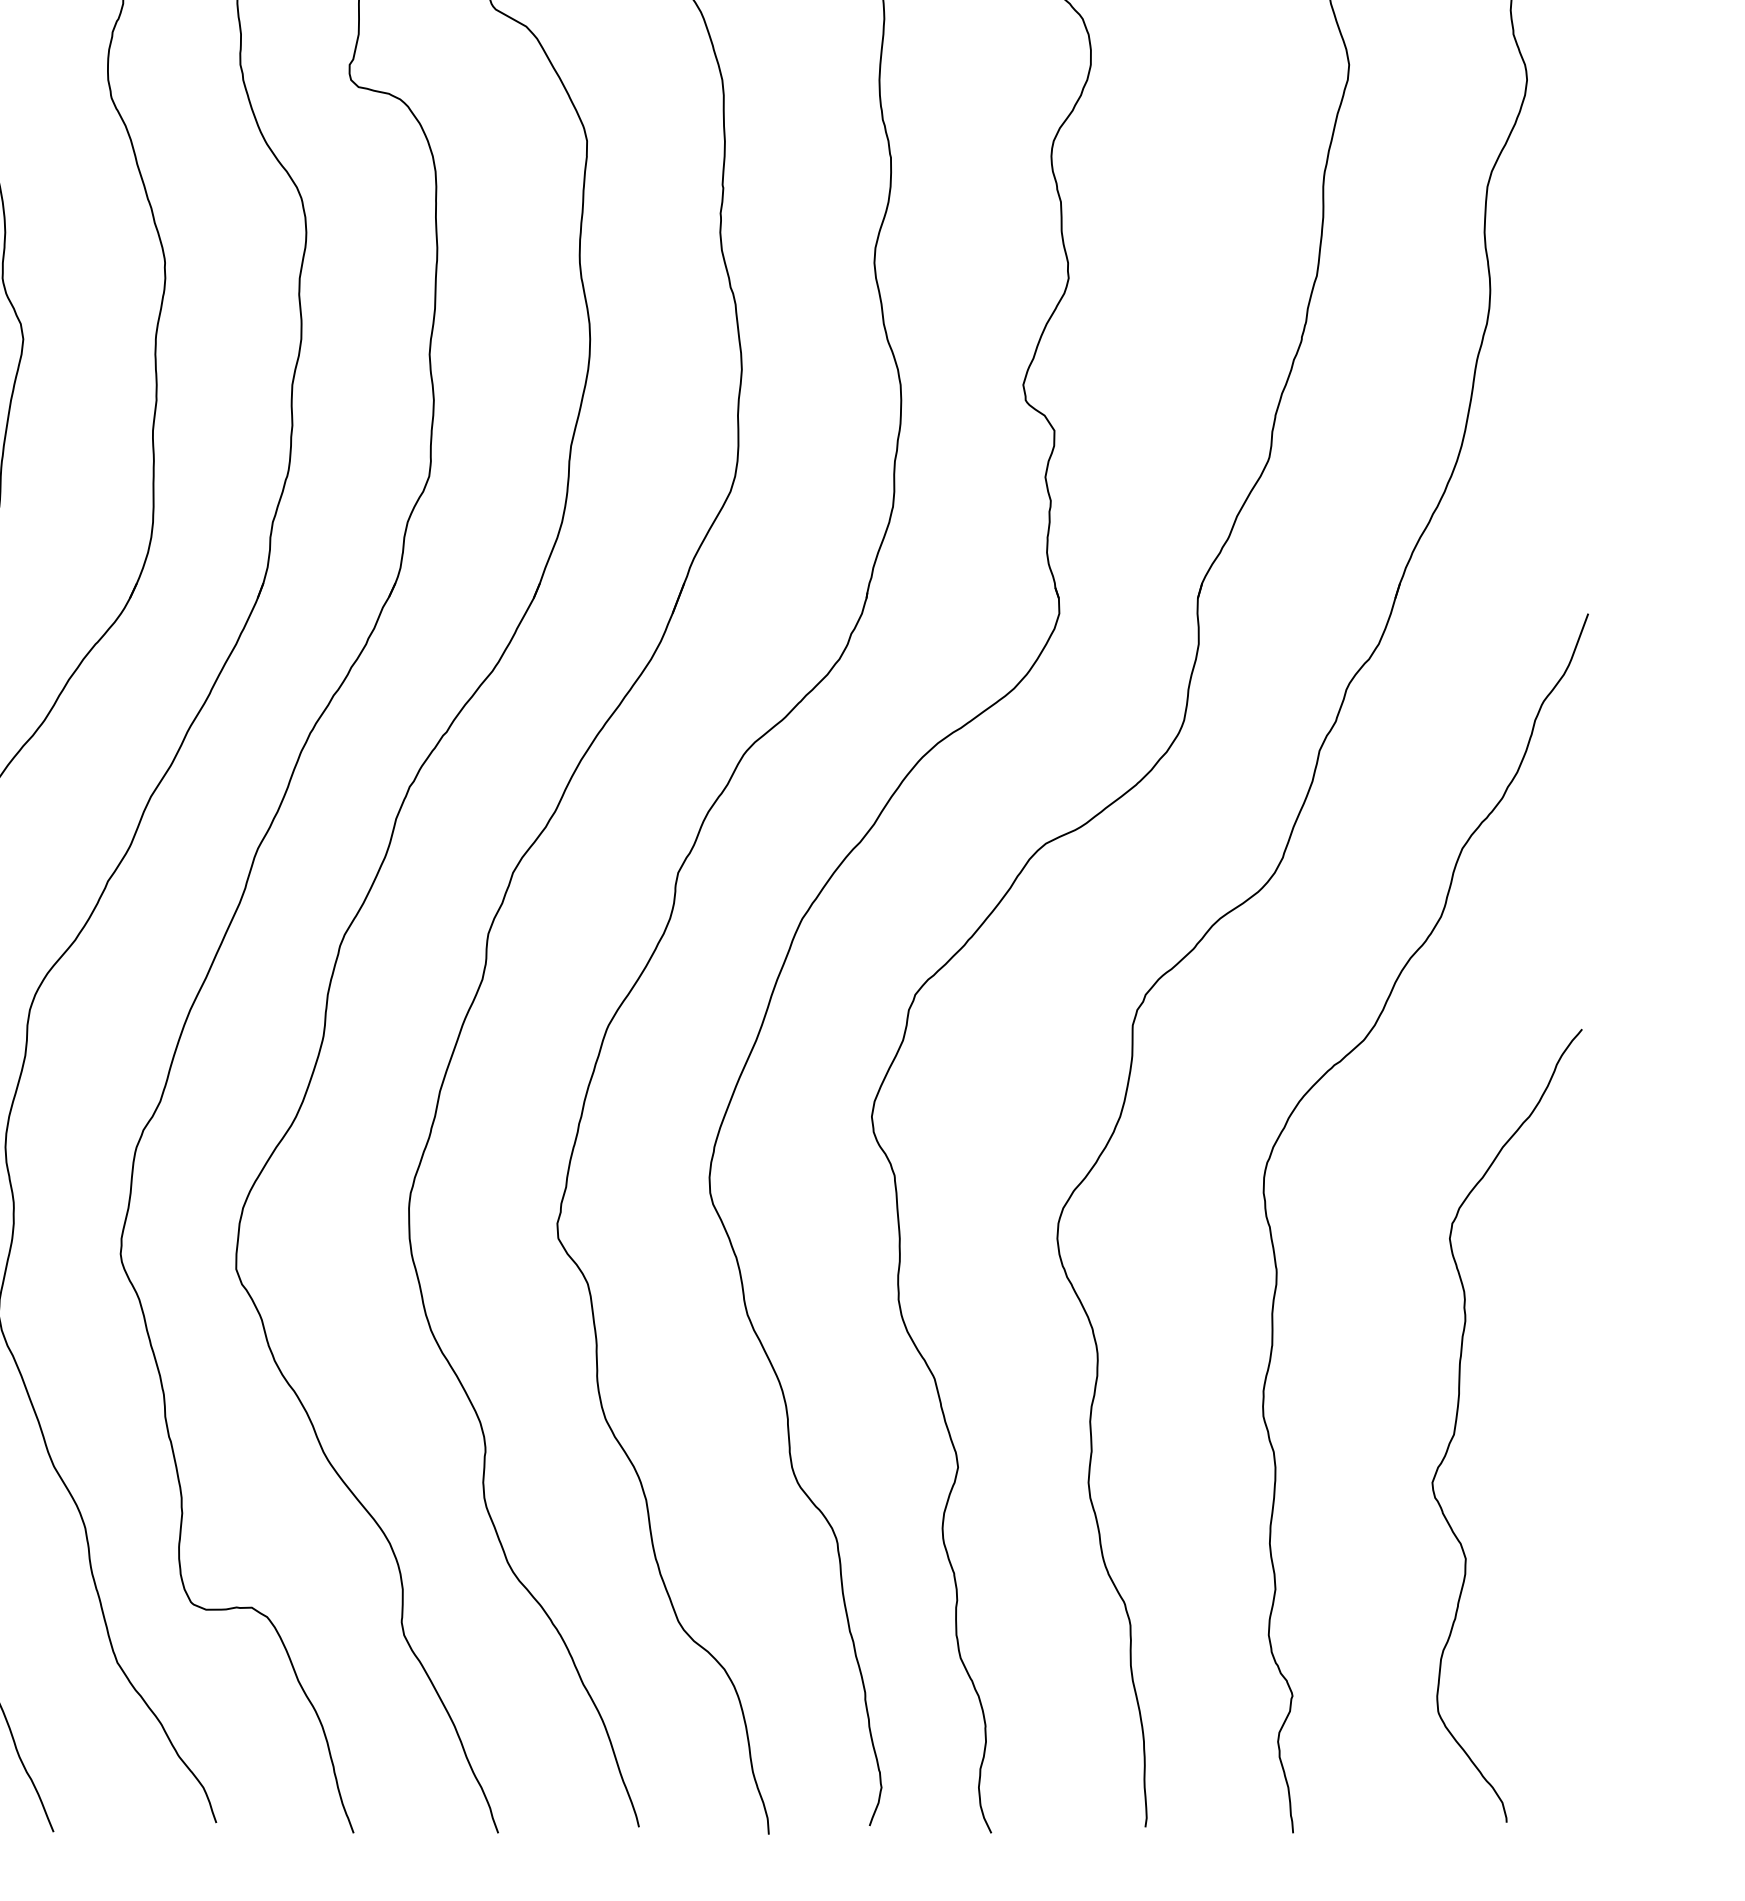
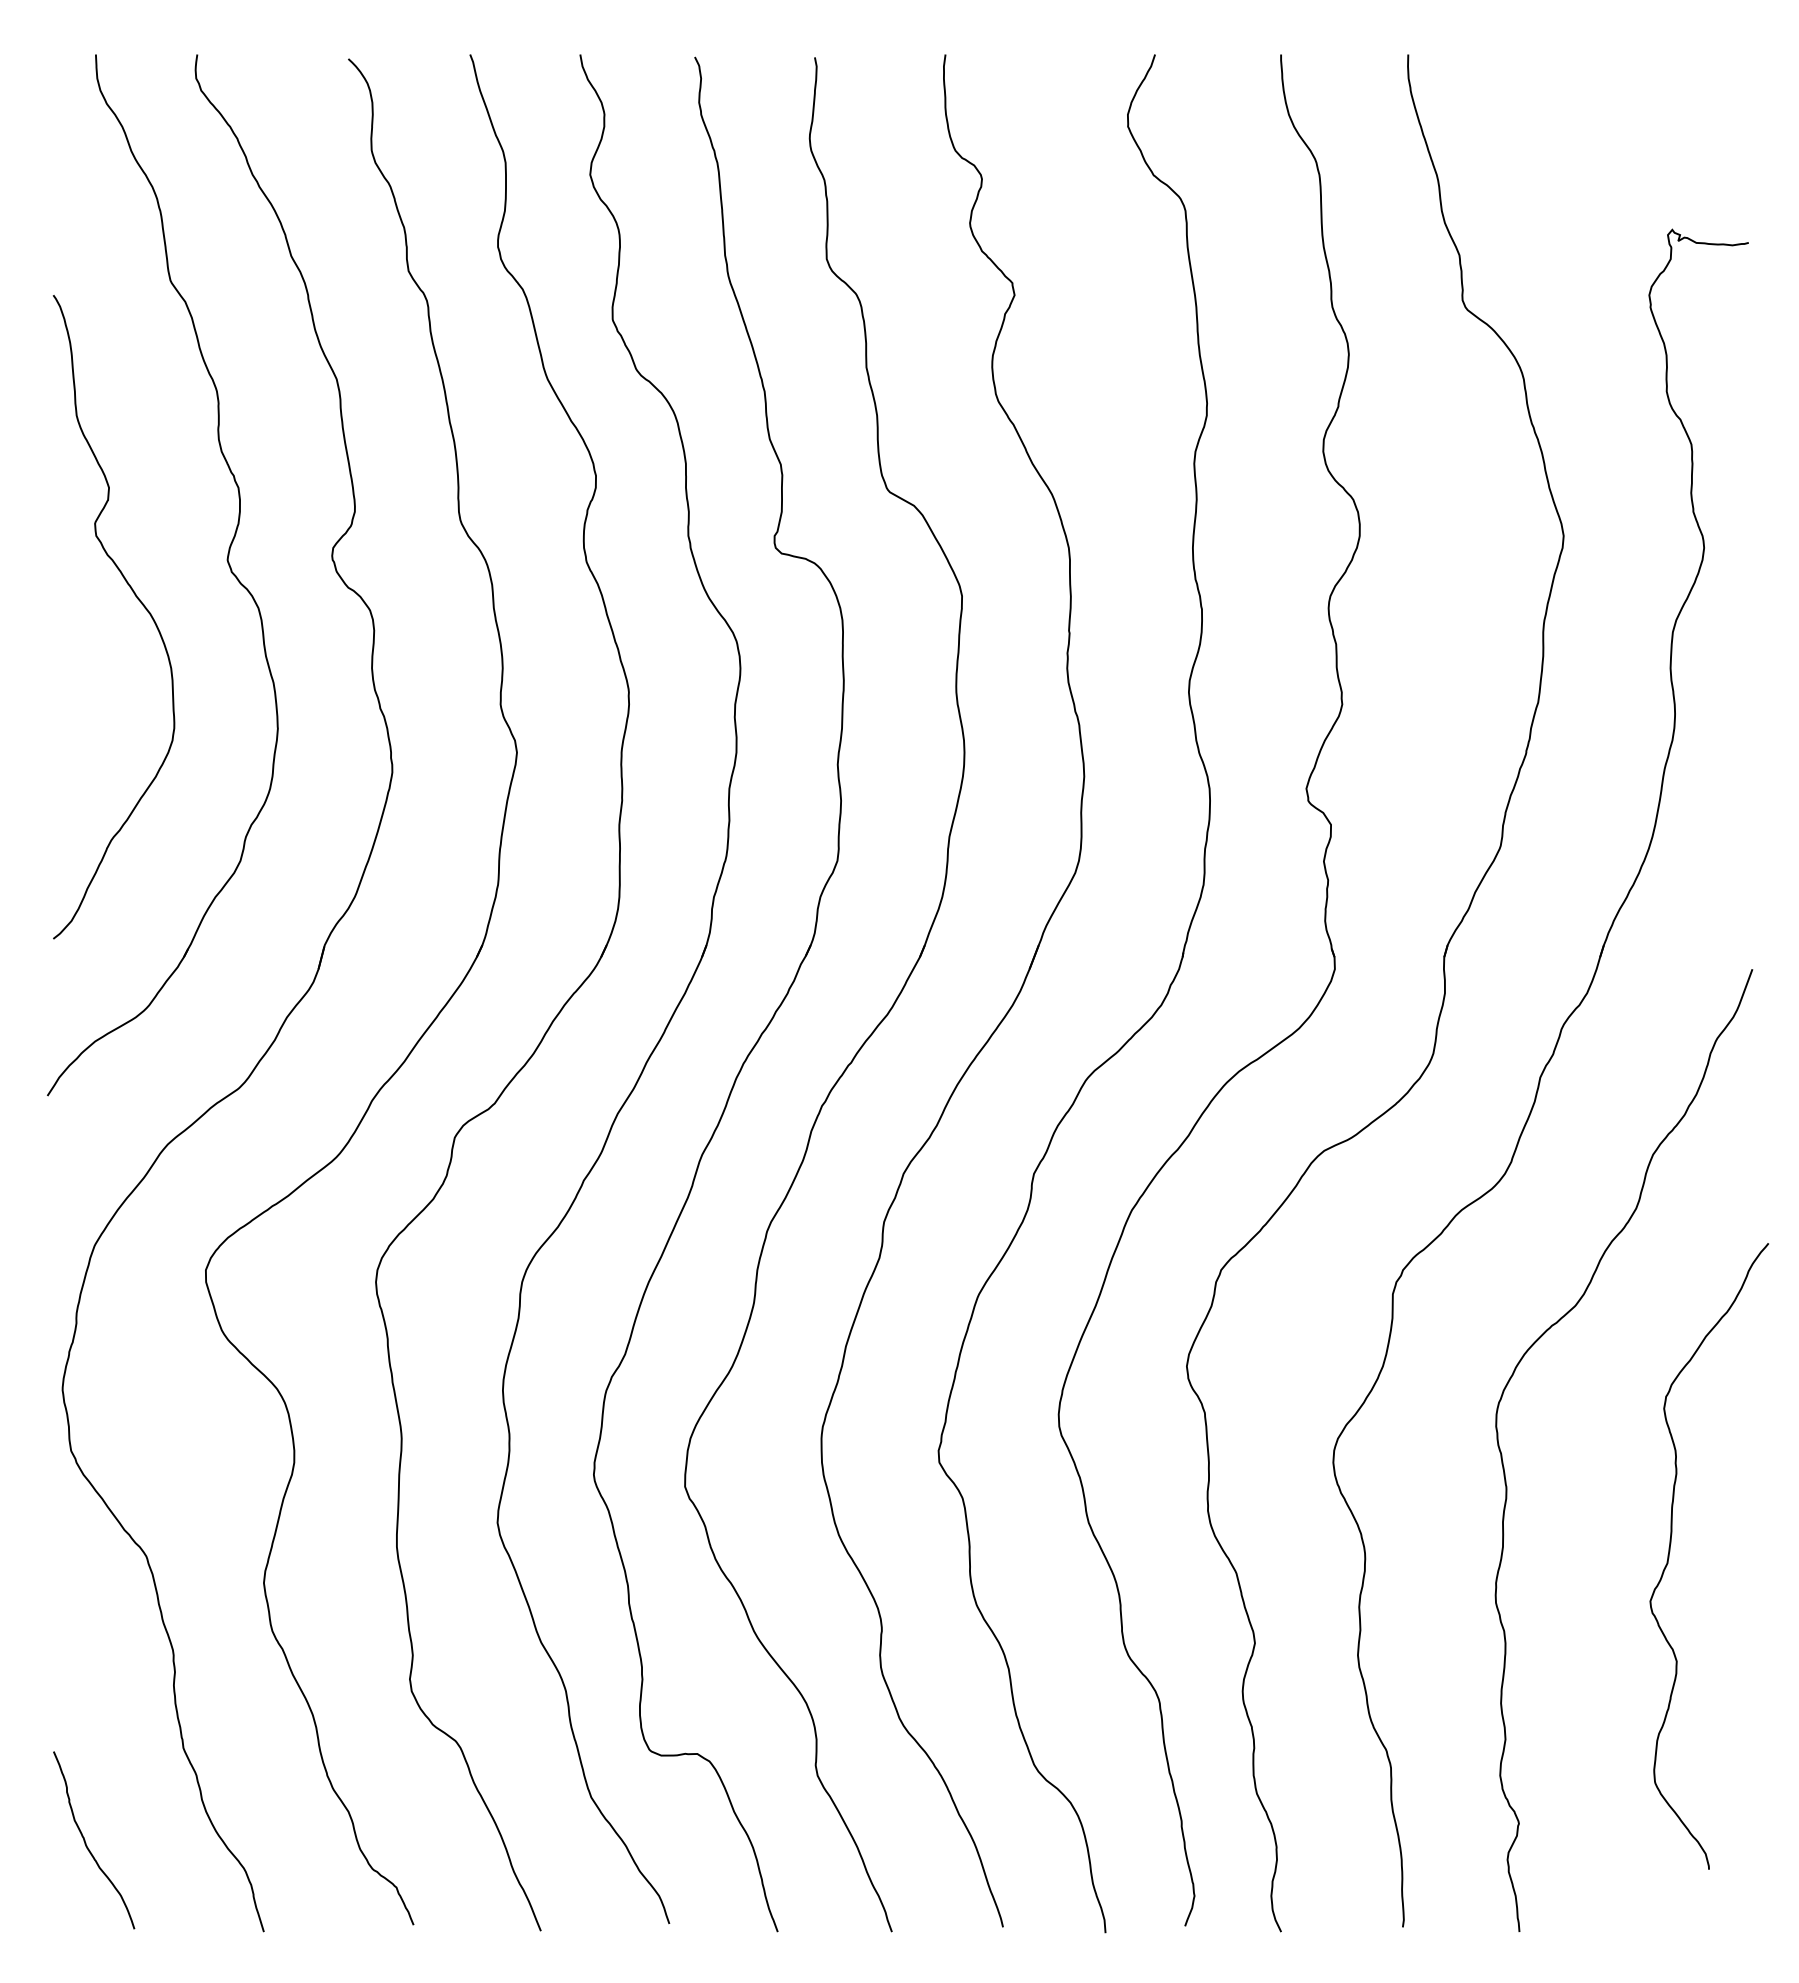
curve: (1457, 1419) -> (1670, 1551), moved

